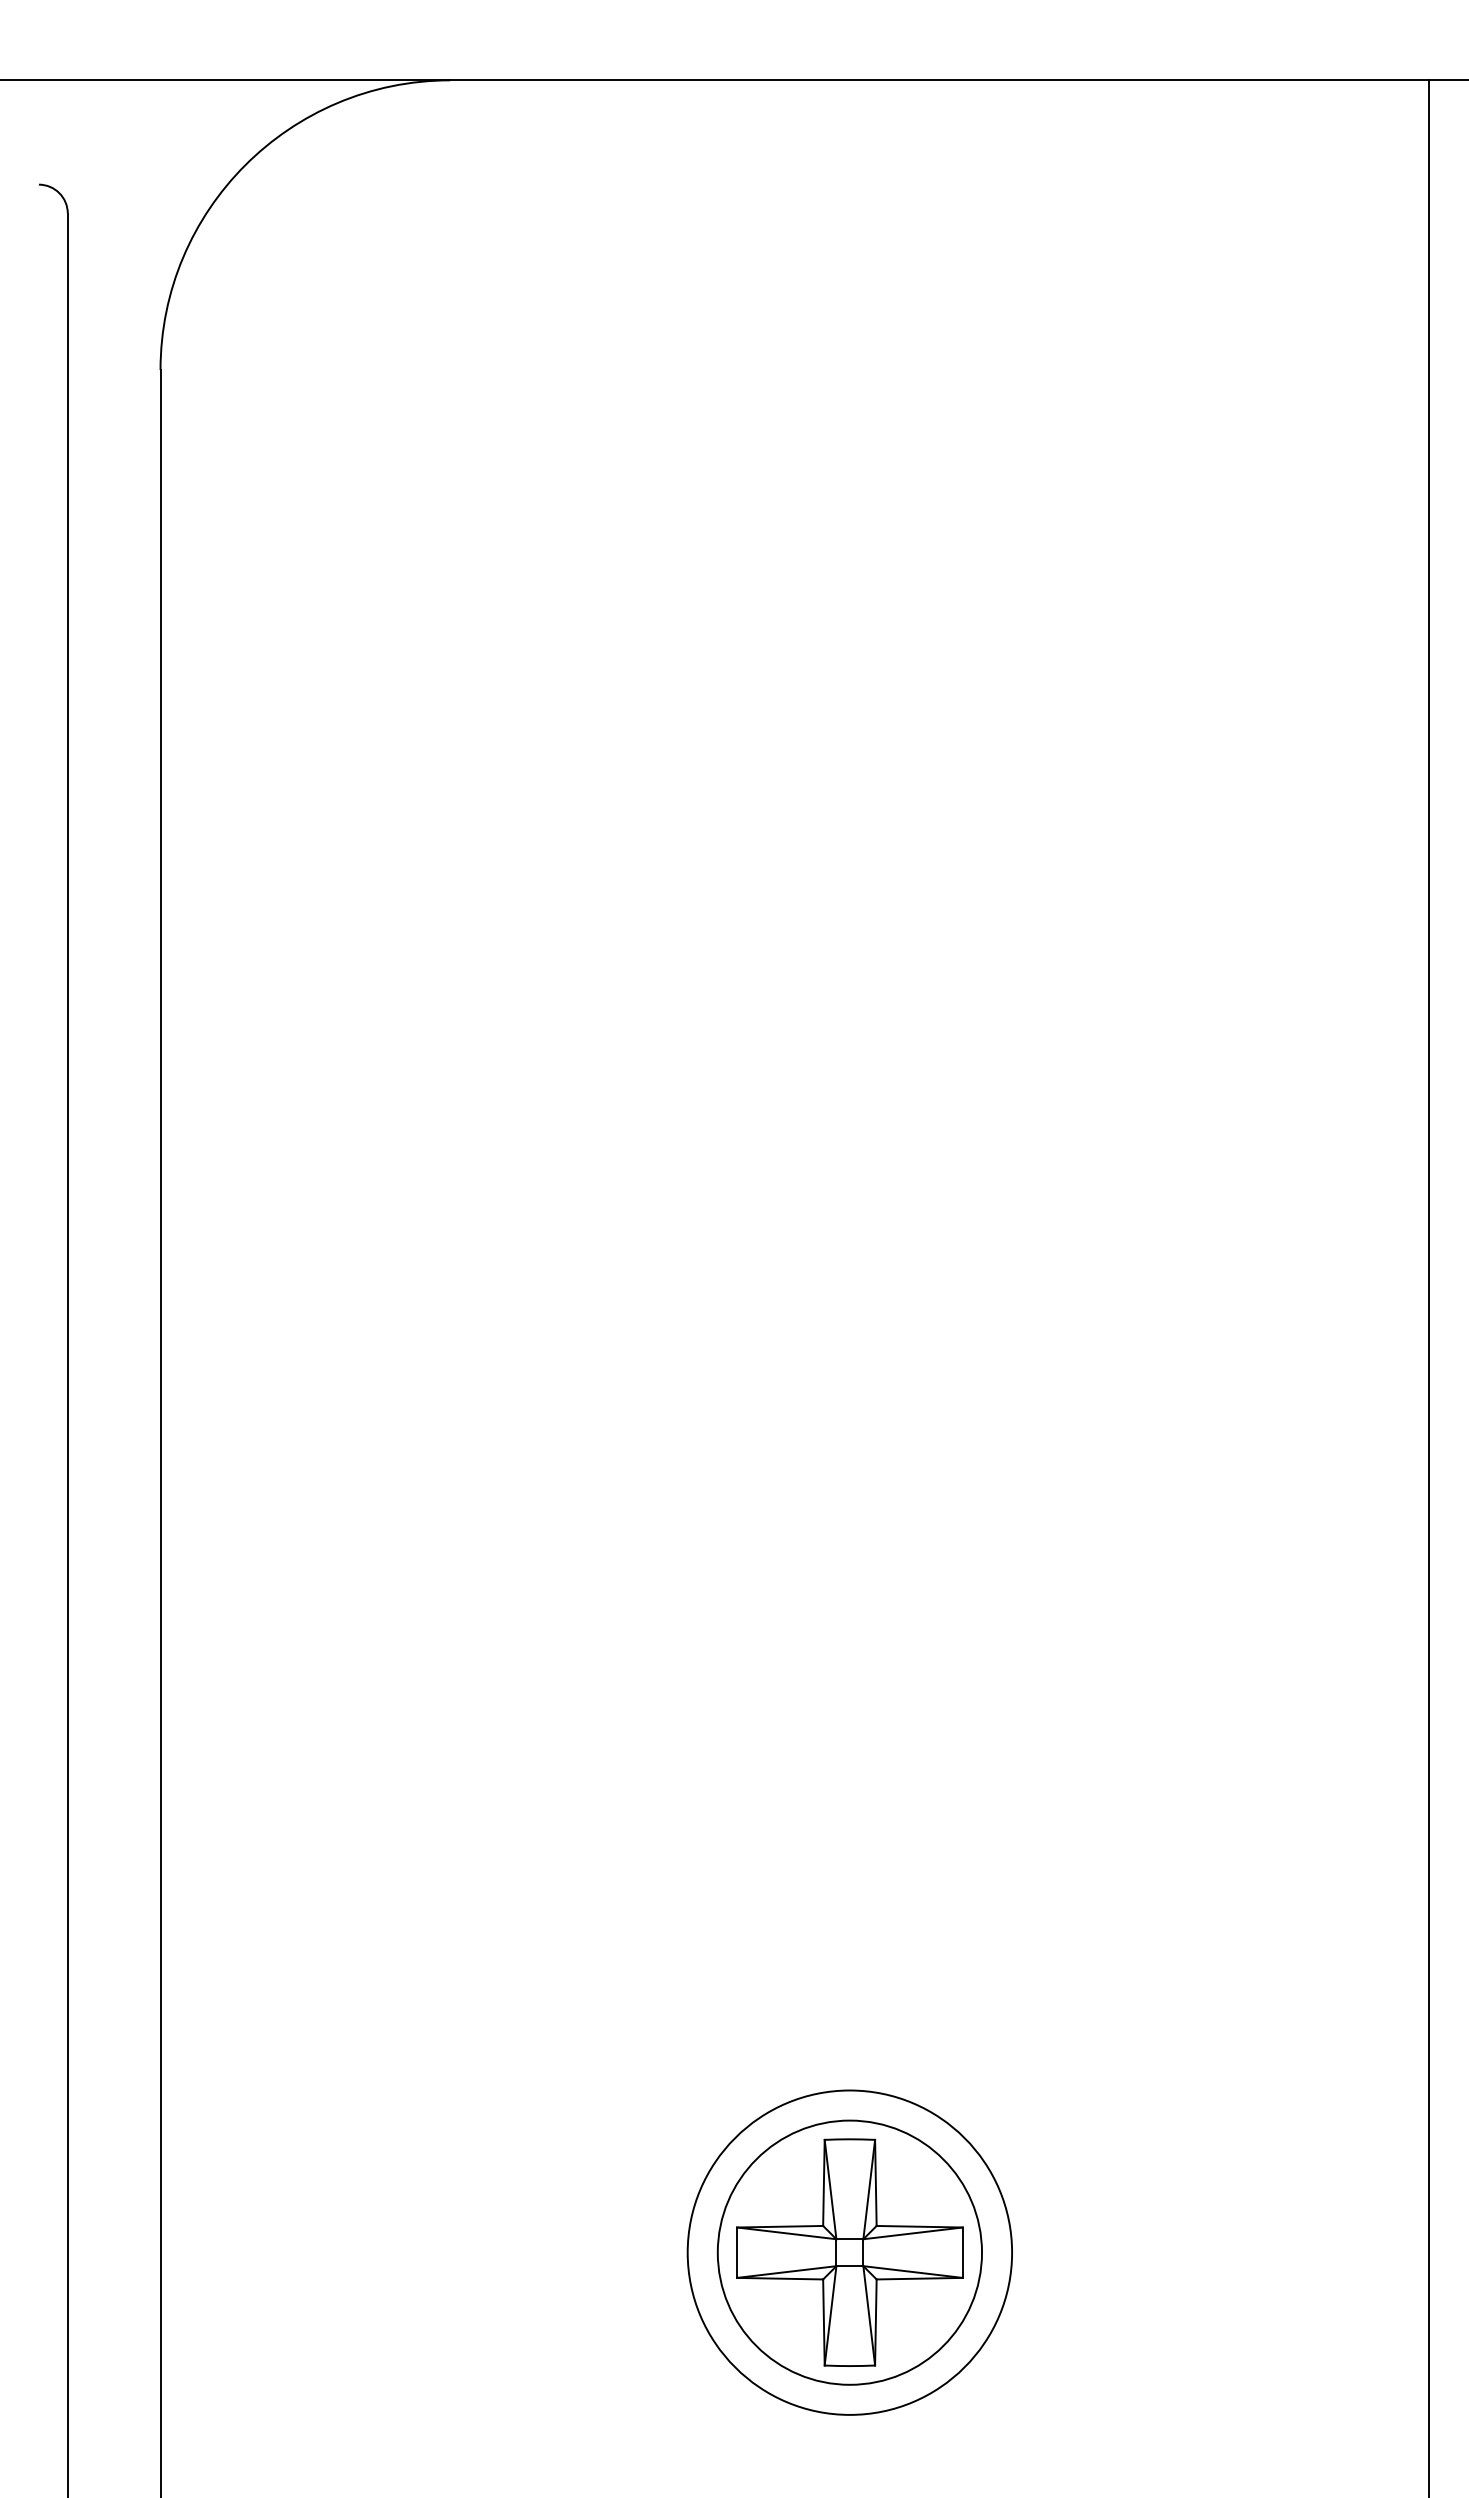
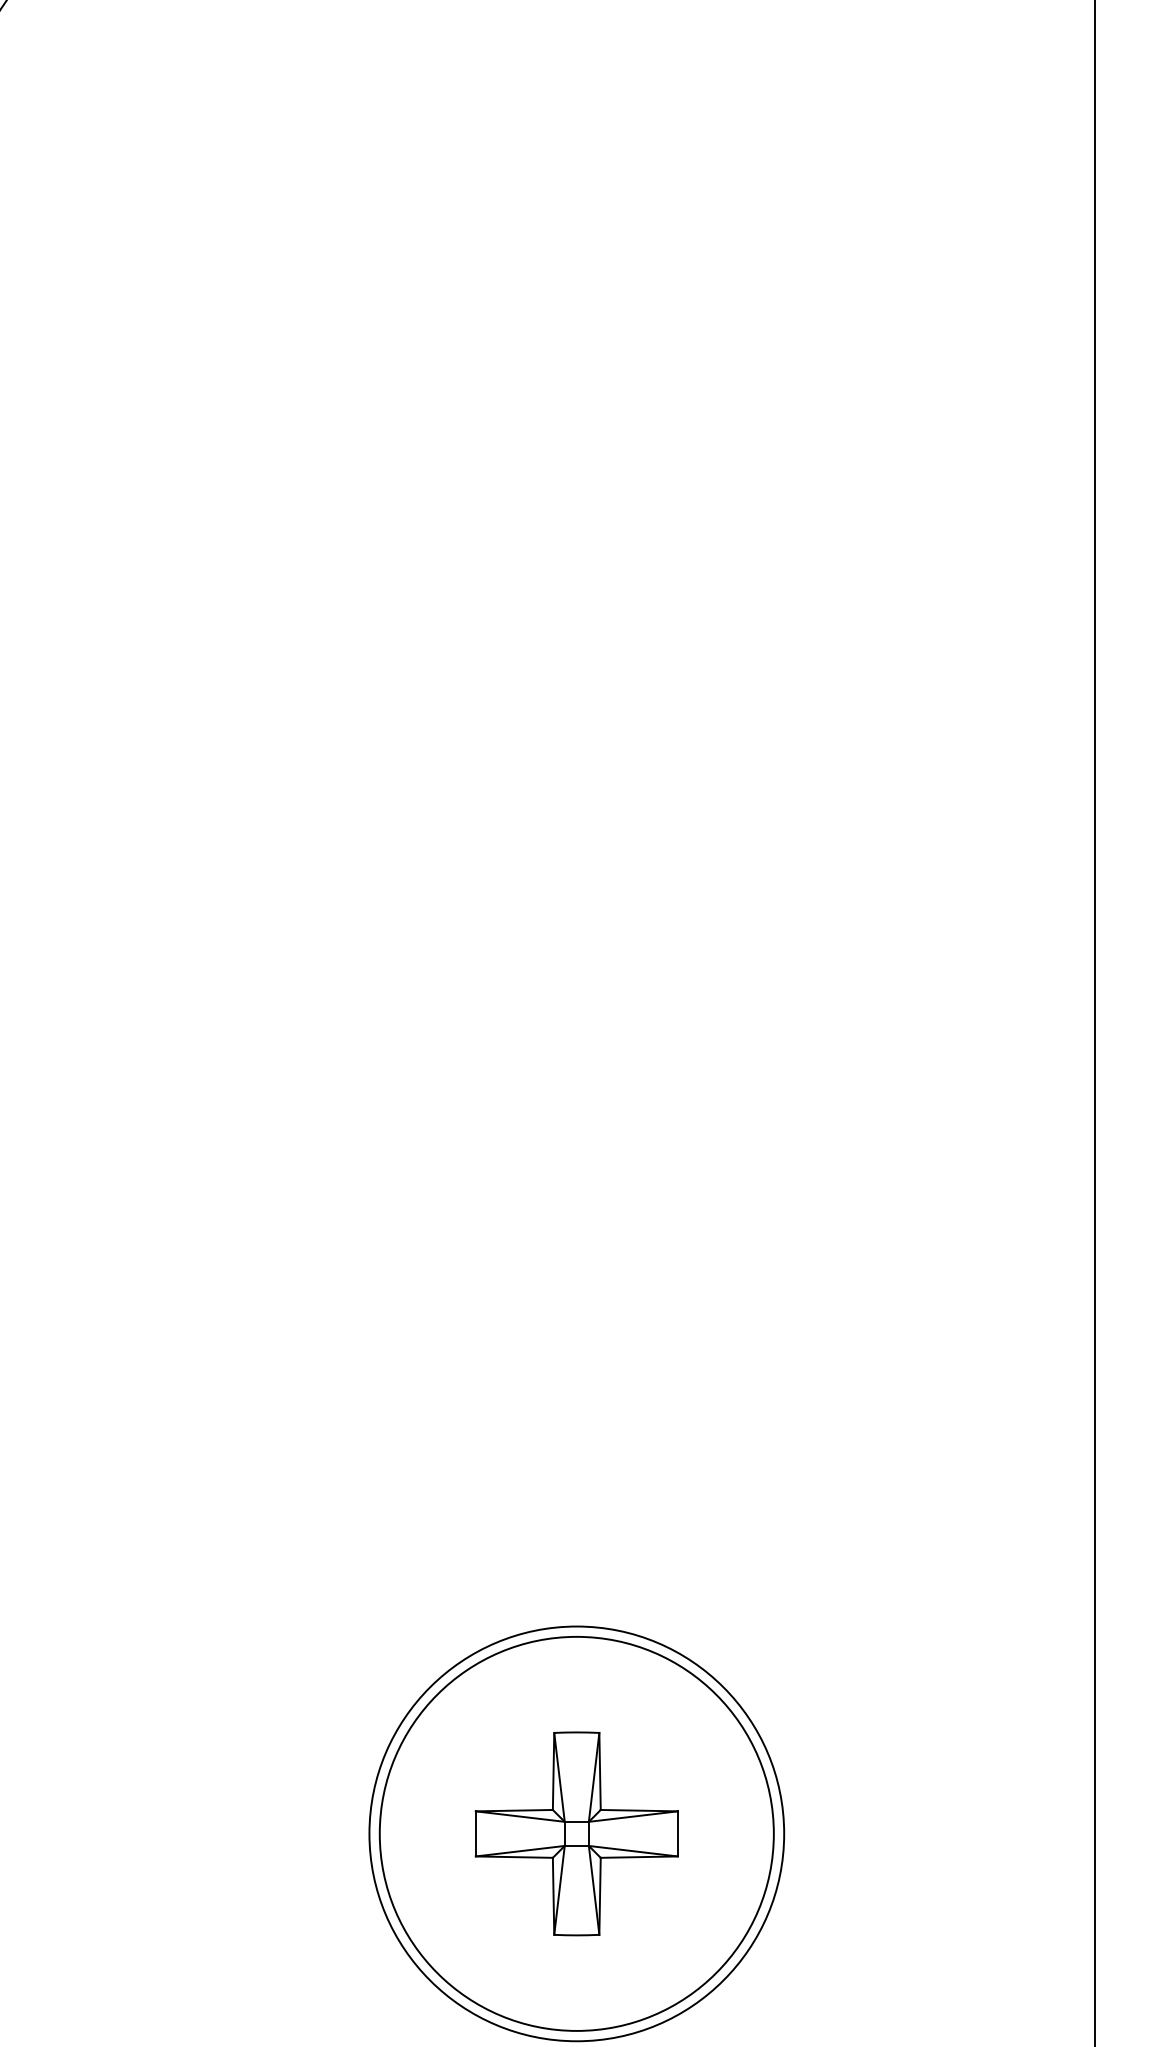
circle: (849, 2252) -> (576, 1833), size x1.43
circle: (849, 2252) -> (576, 1833), size x1.67

